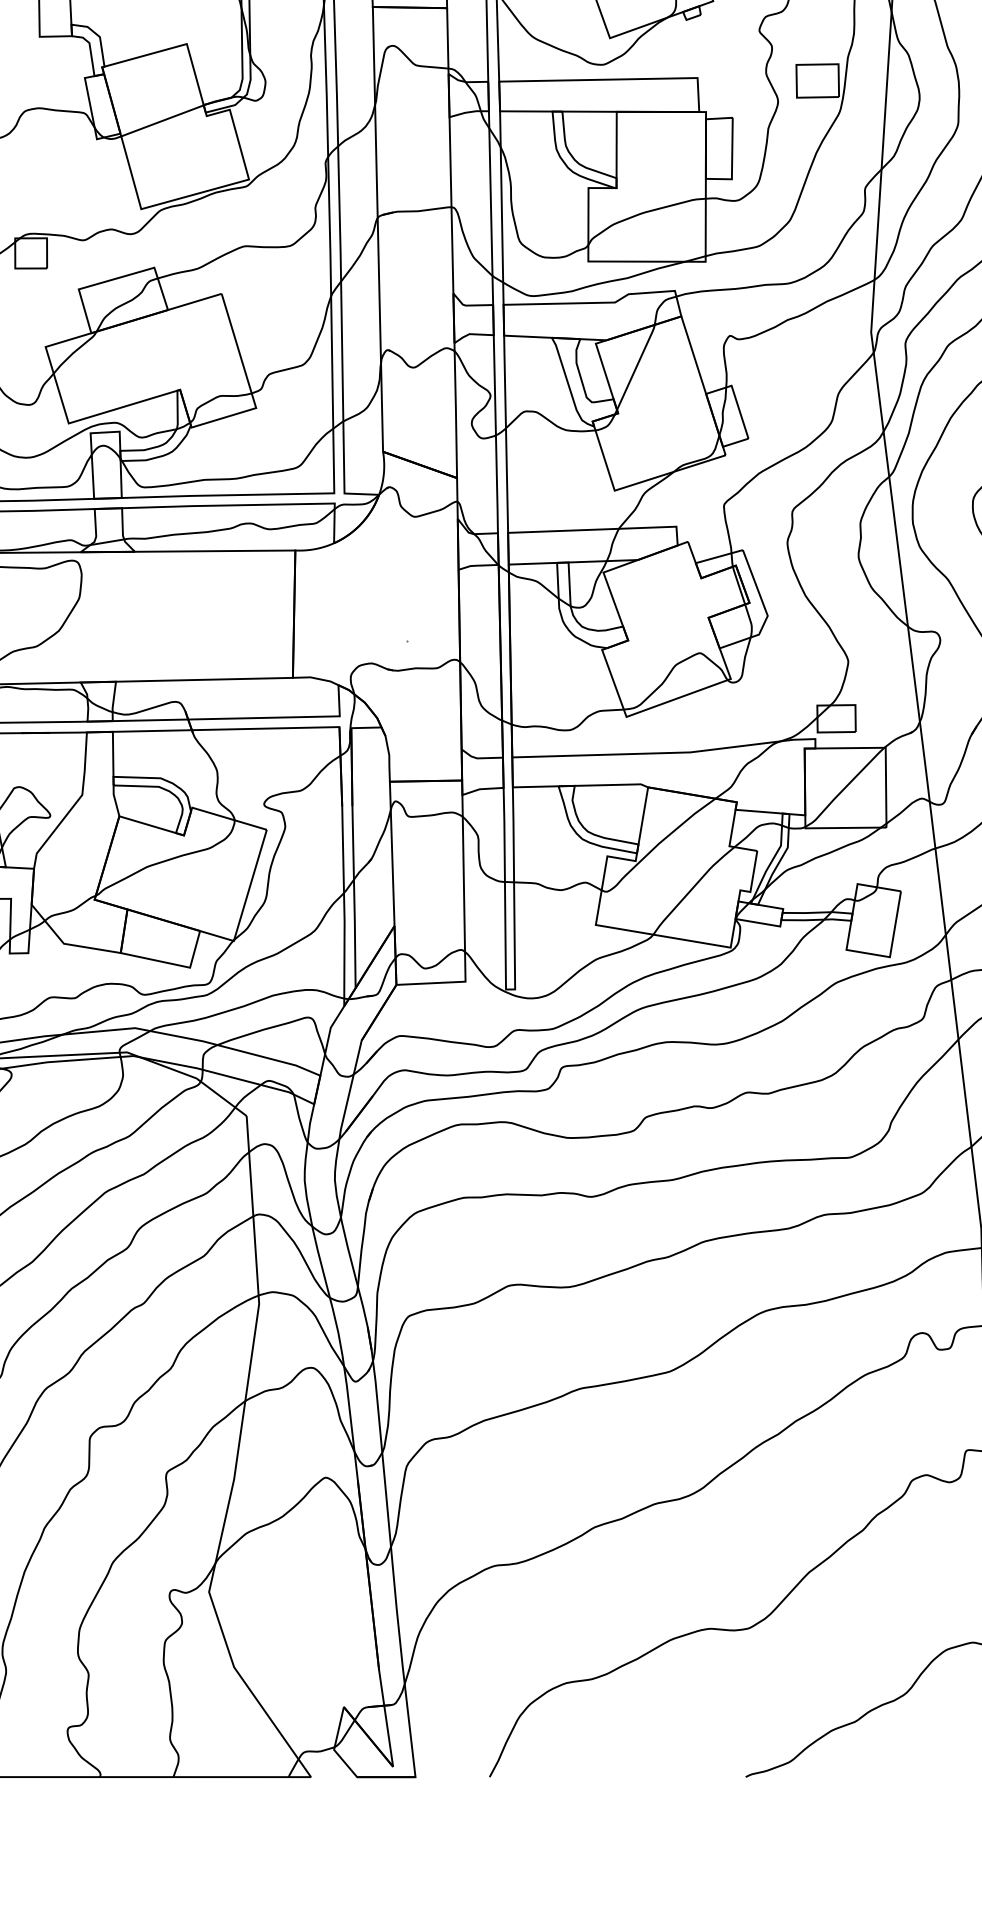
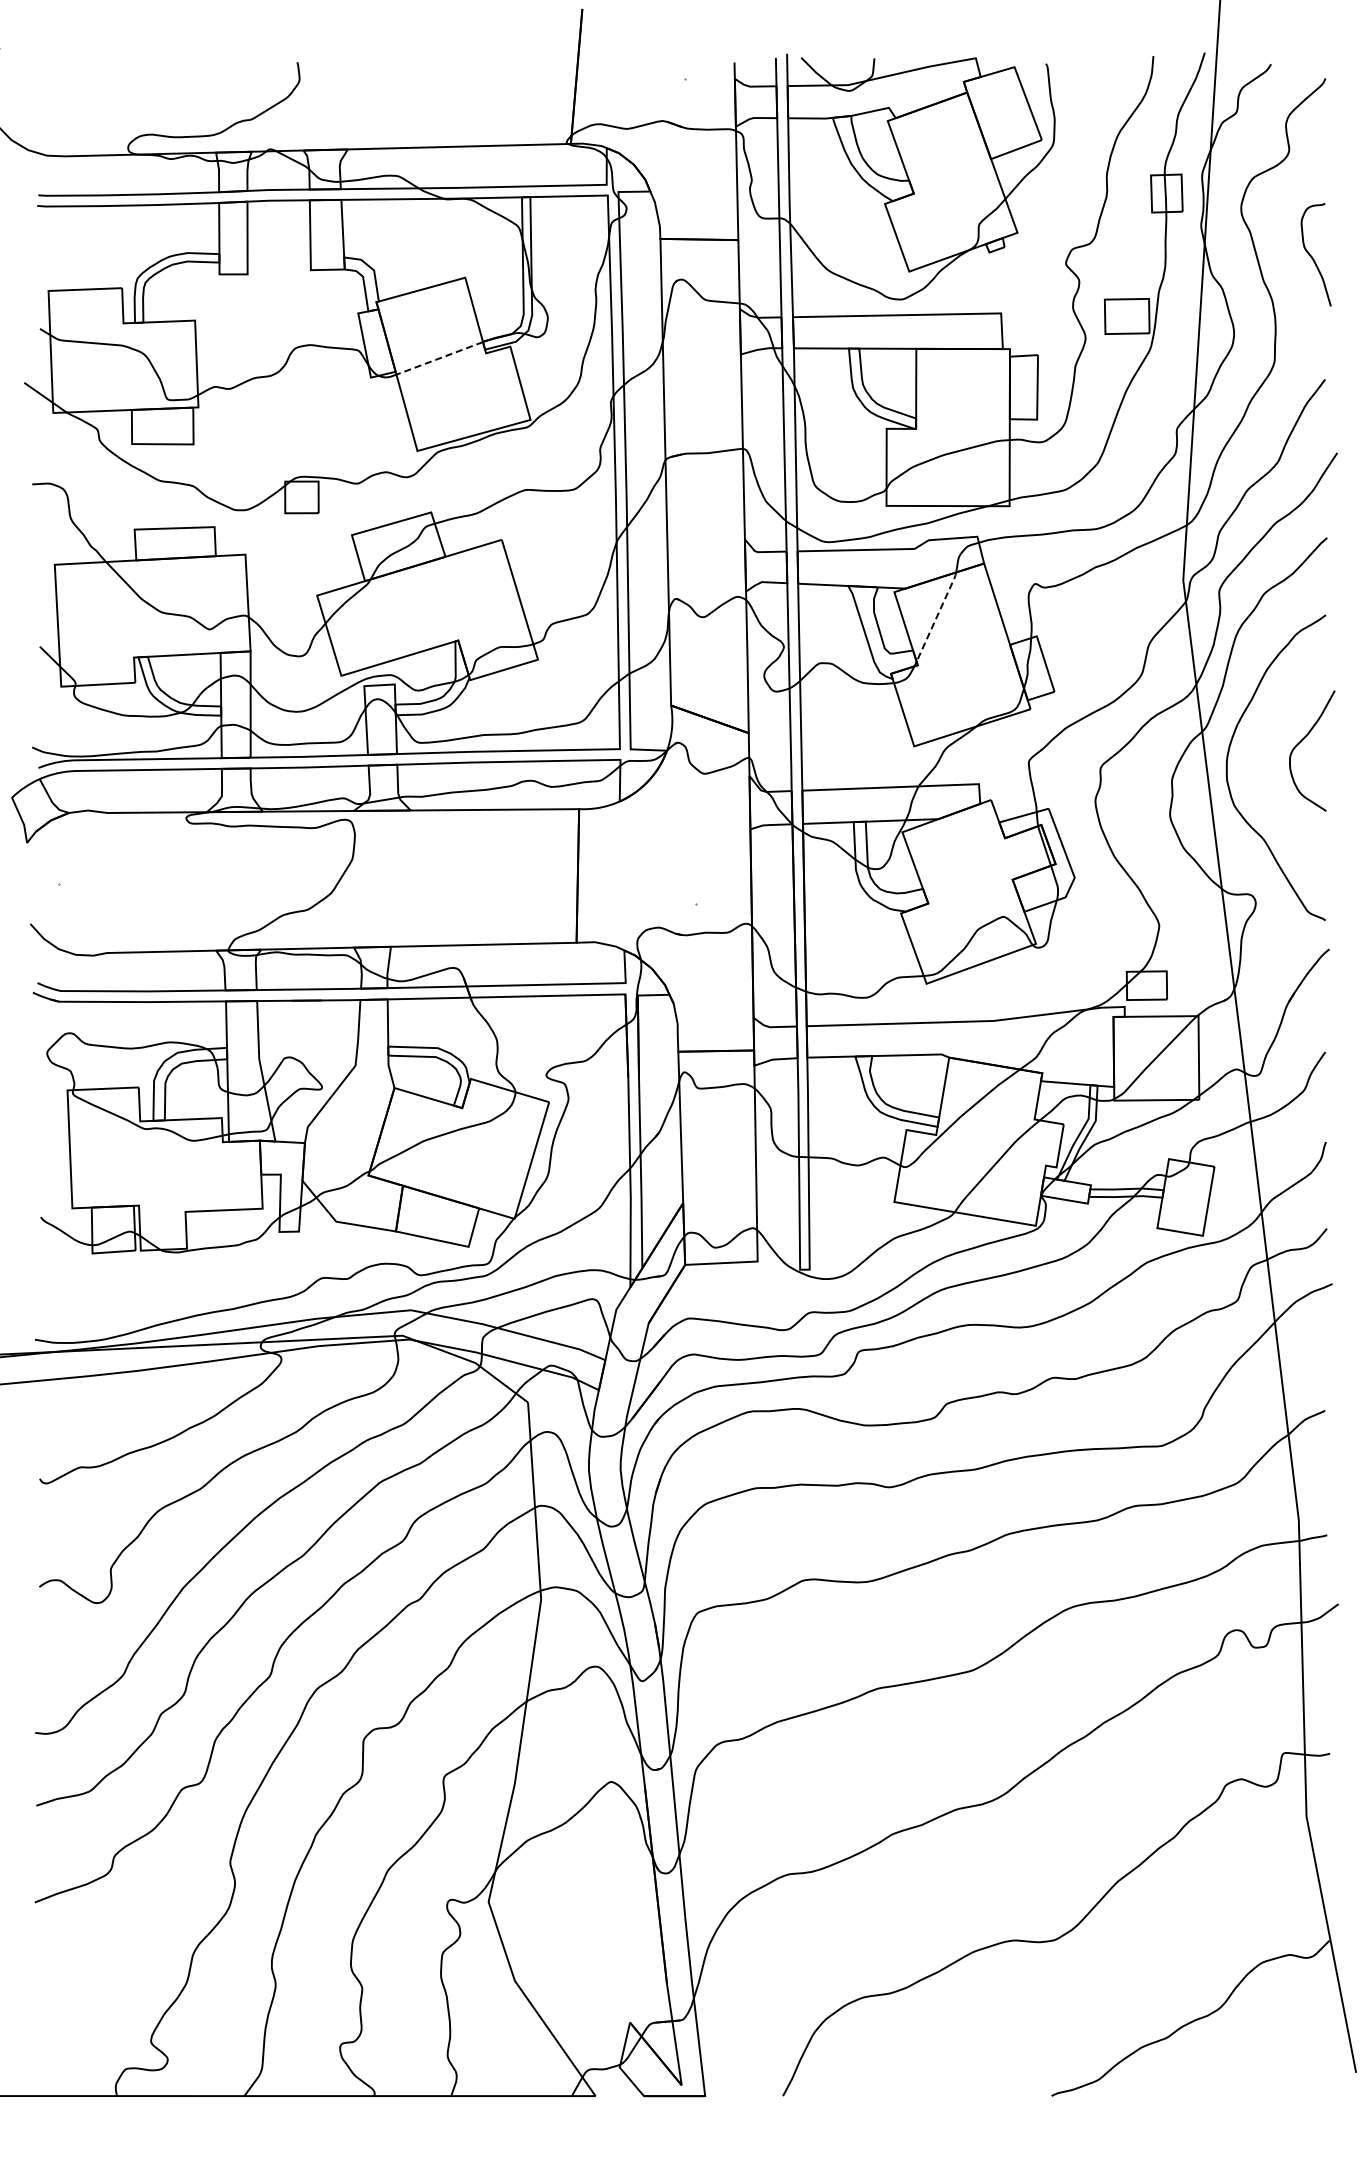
line: (162, 121) -> (439, 358), solid -> dashed
line: (636, 366) -> (937, 616), solid -> dashed

